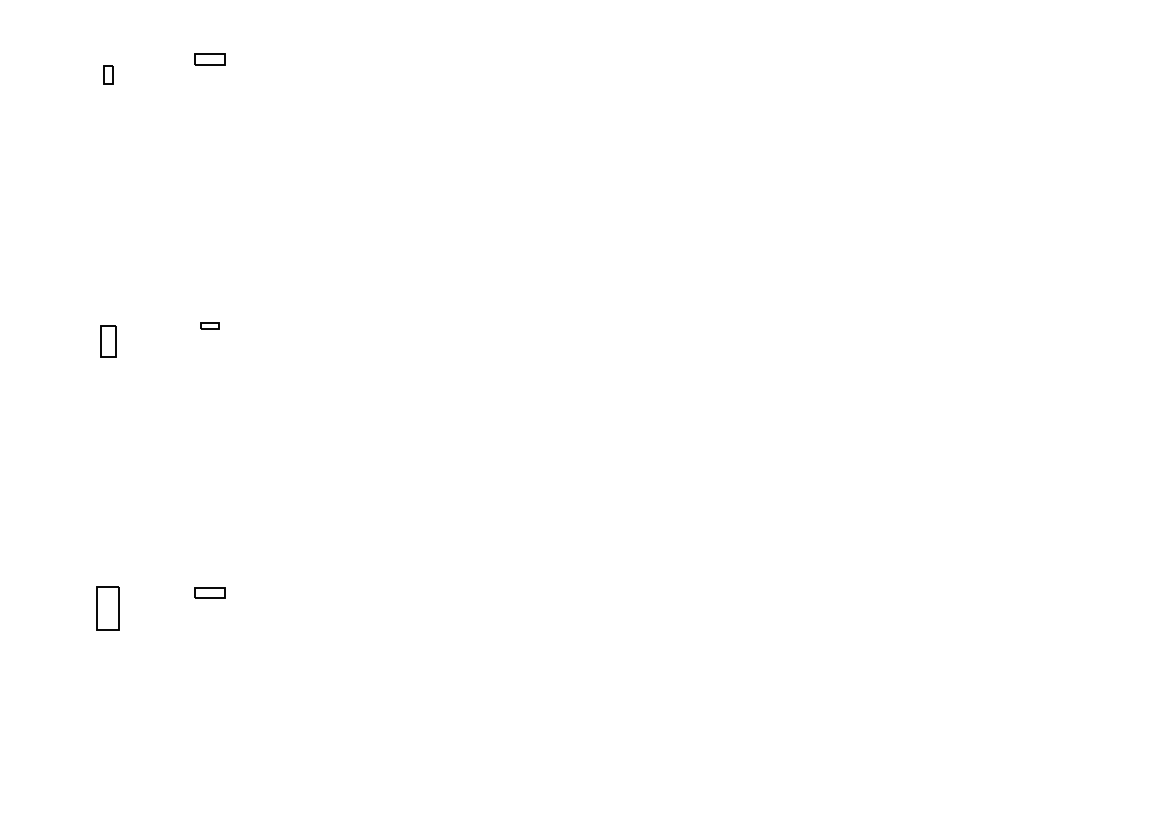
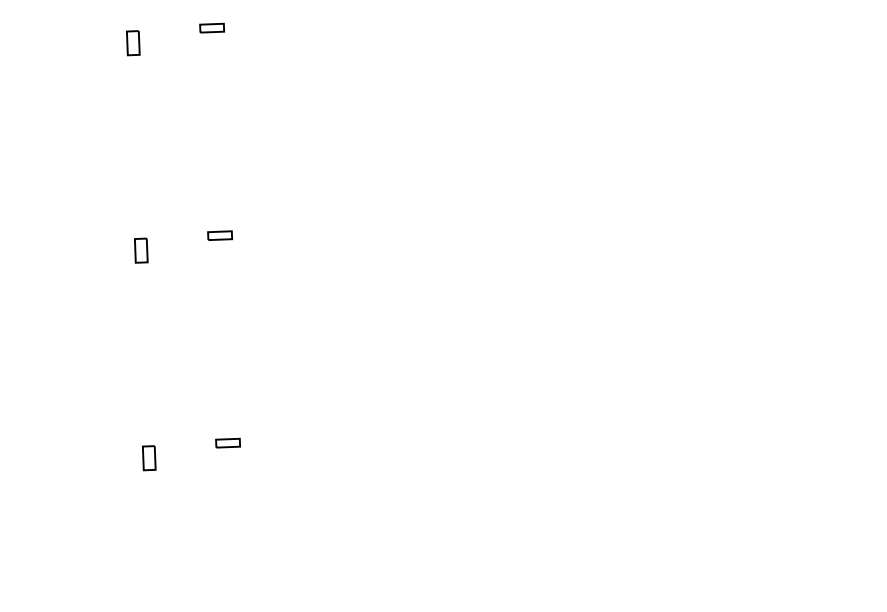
part: (108, 74) -> (133, 42), size x1.67
part: (209, 325) -> (219, 235), size x1.67
part: (108, 608) -> (149, 458), size x0.71

